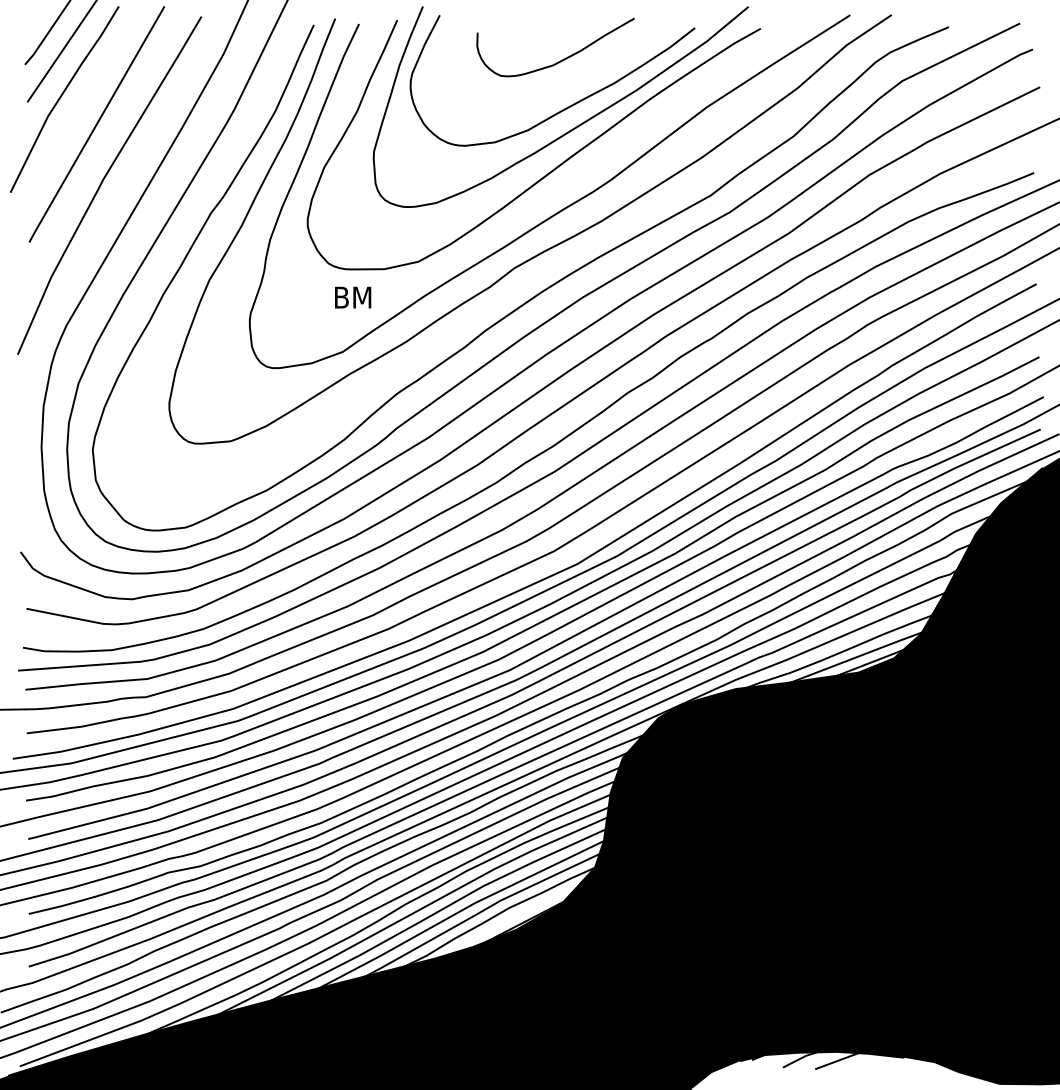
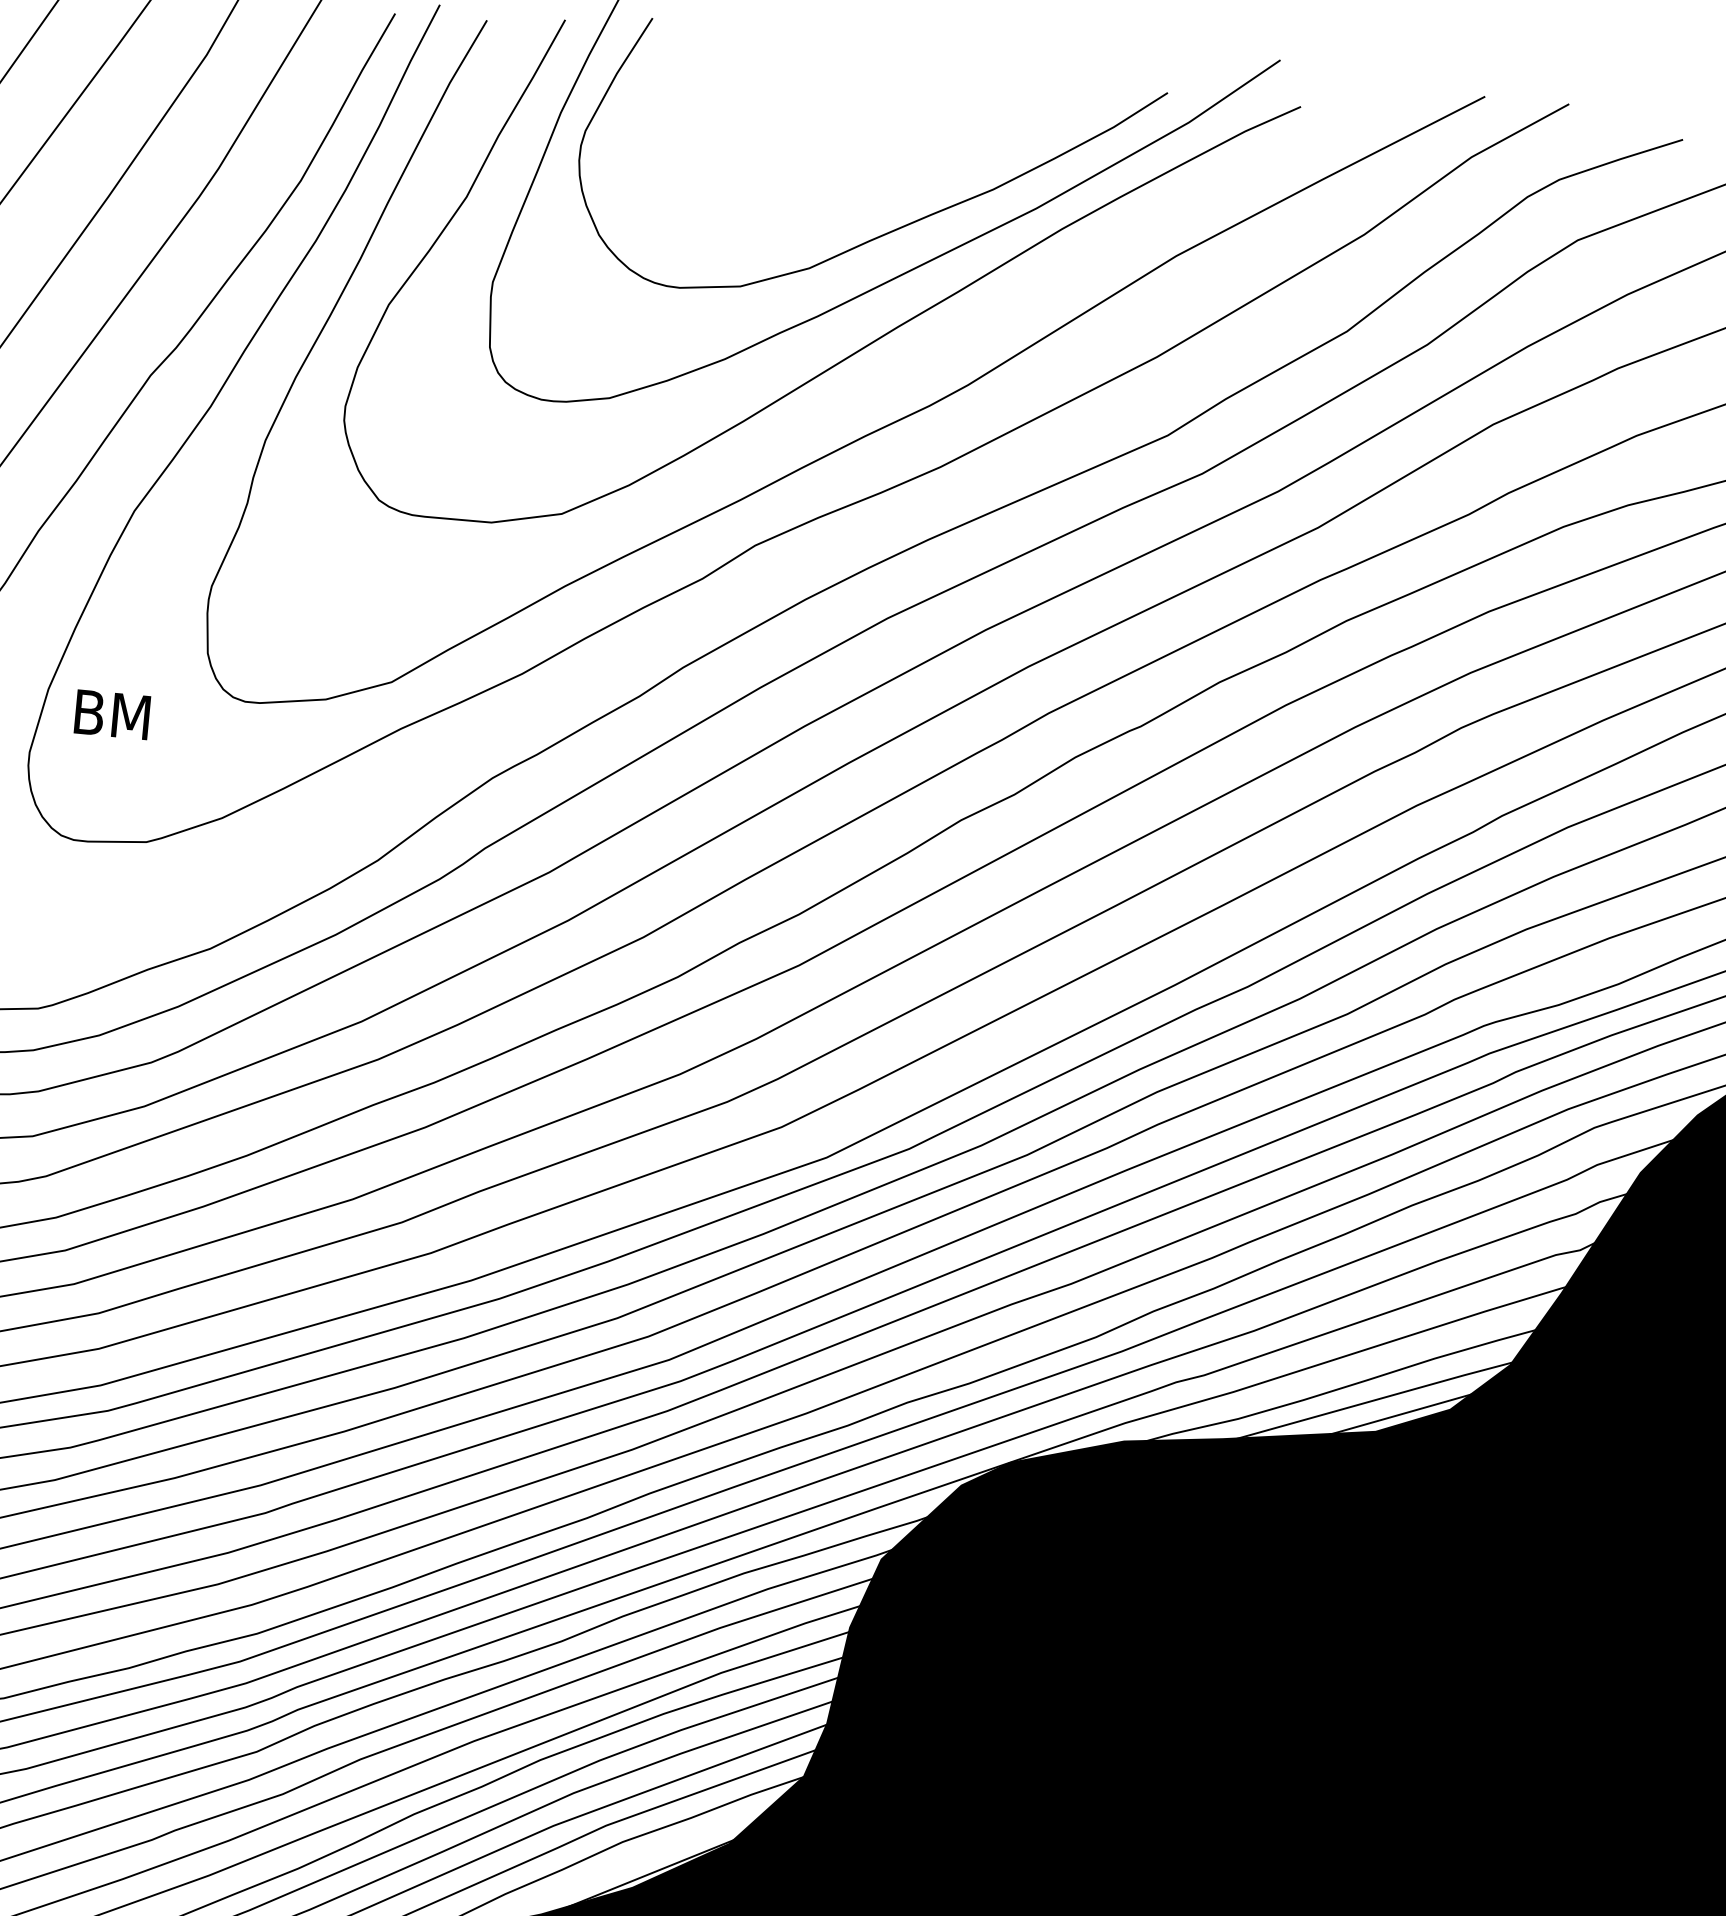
curve: (563, 58) -> (895, 129), removed
text: (353, 297) -> (113, 714), moved

